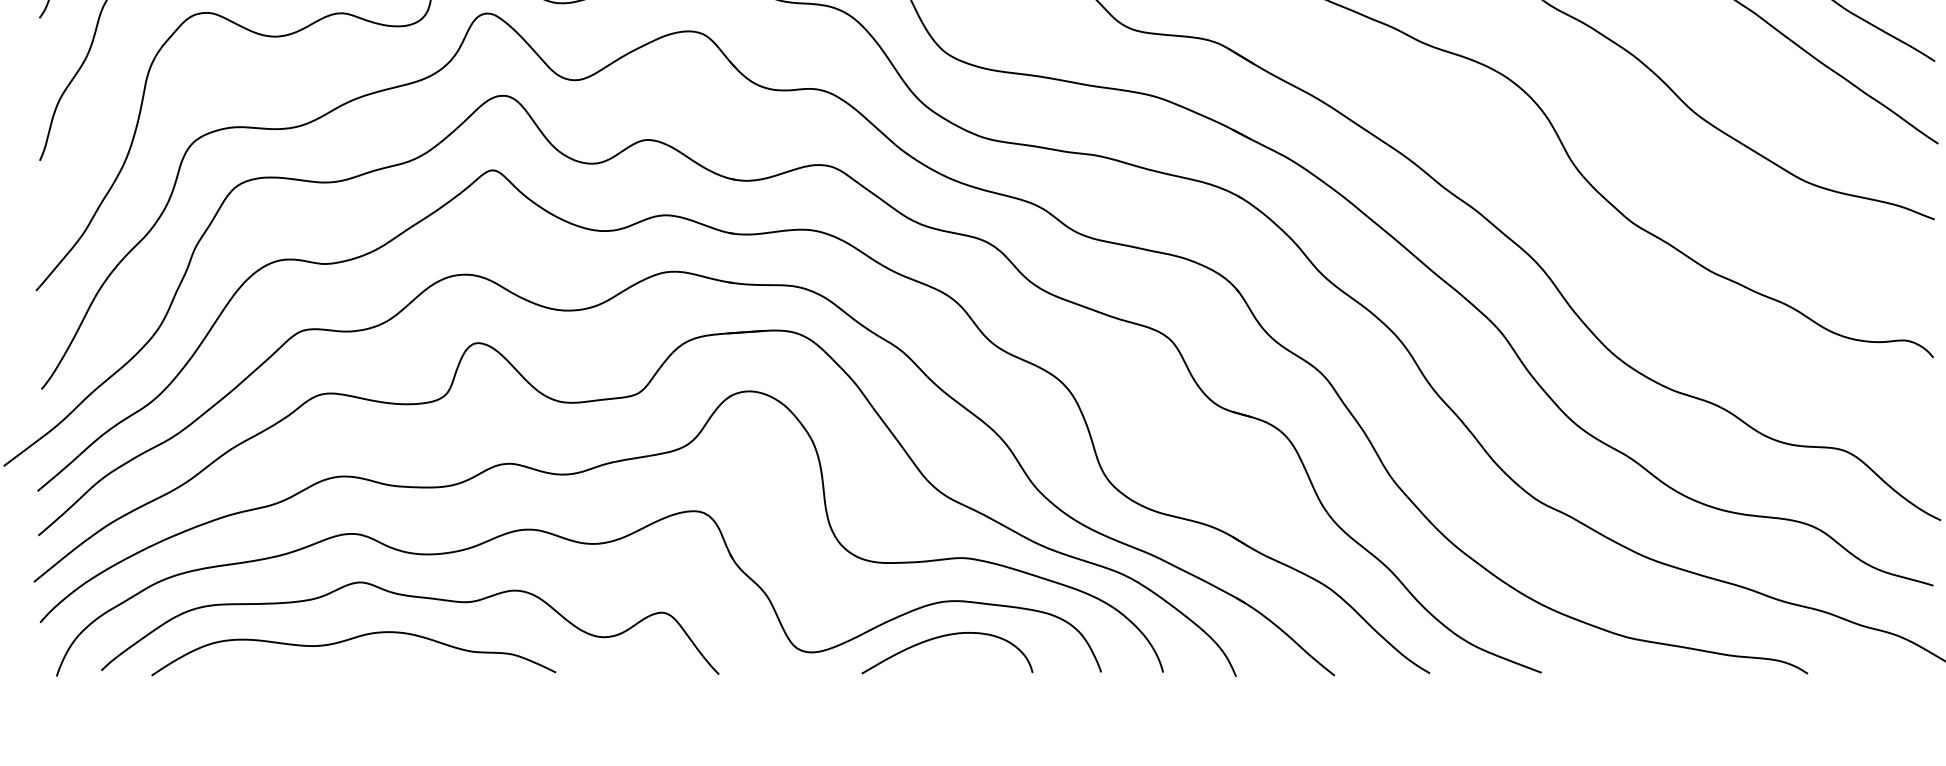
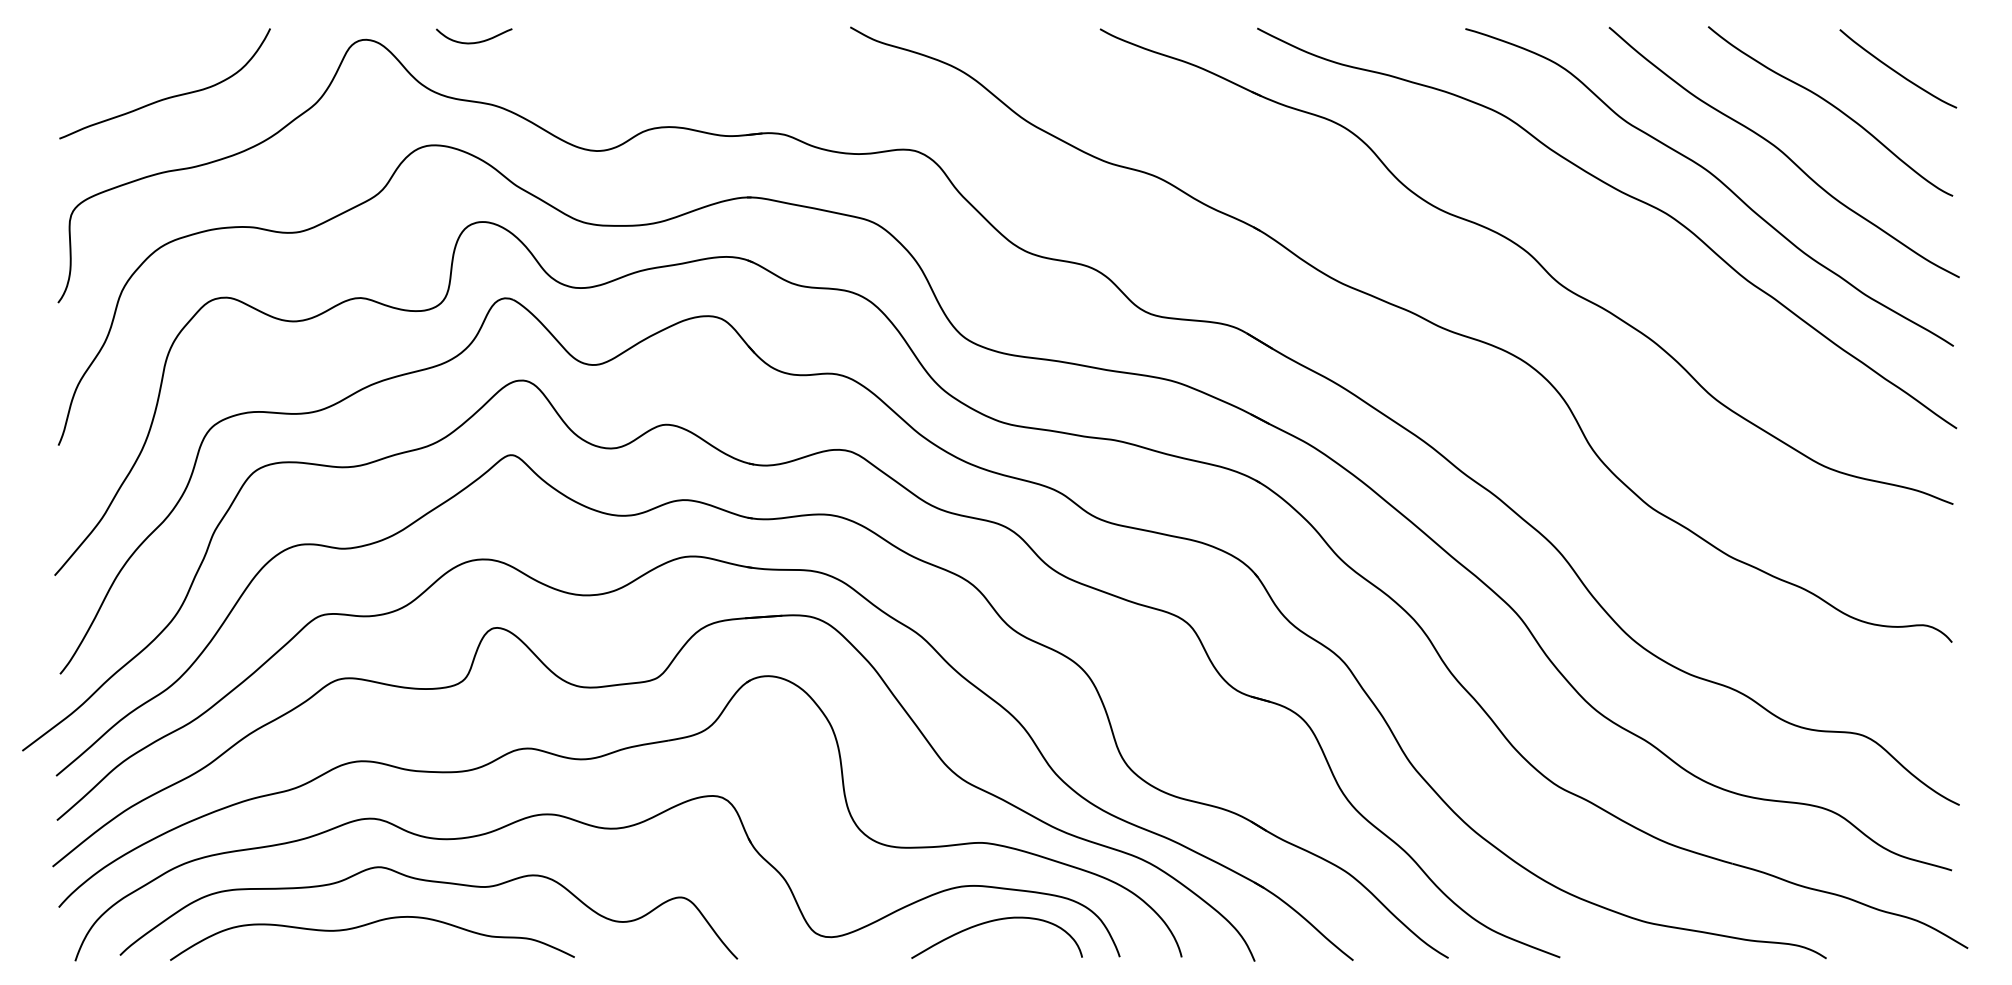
curve: (945, 636) -> (995, 921), moved

